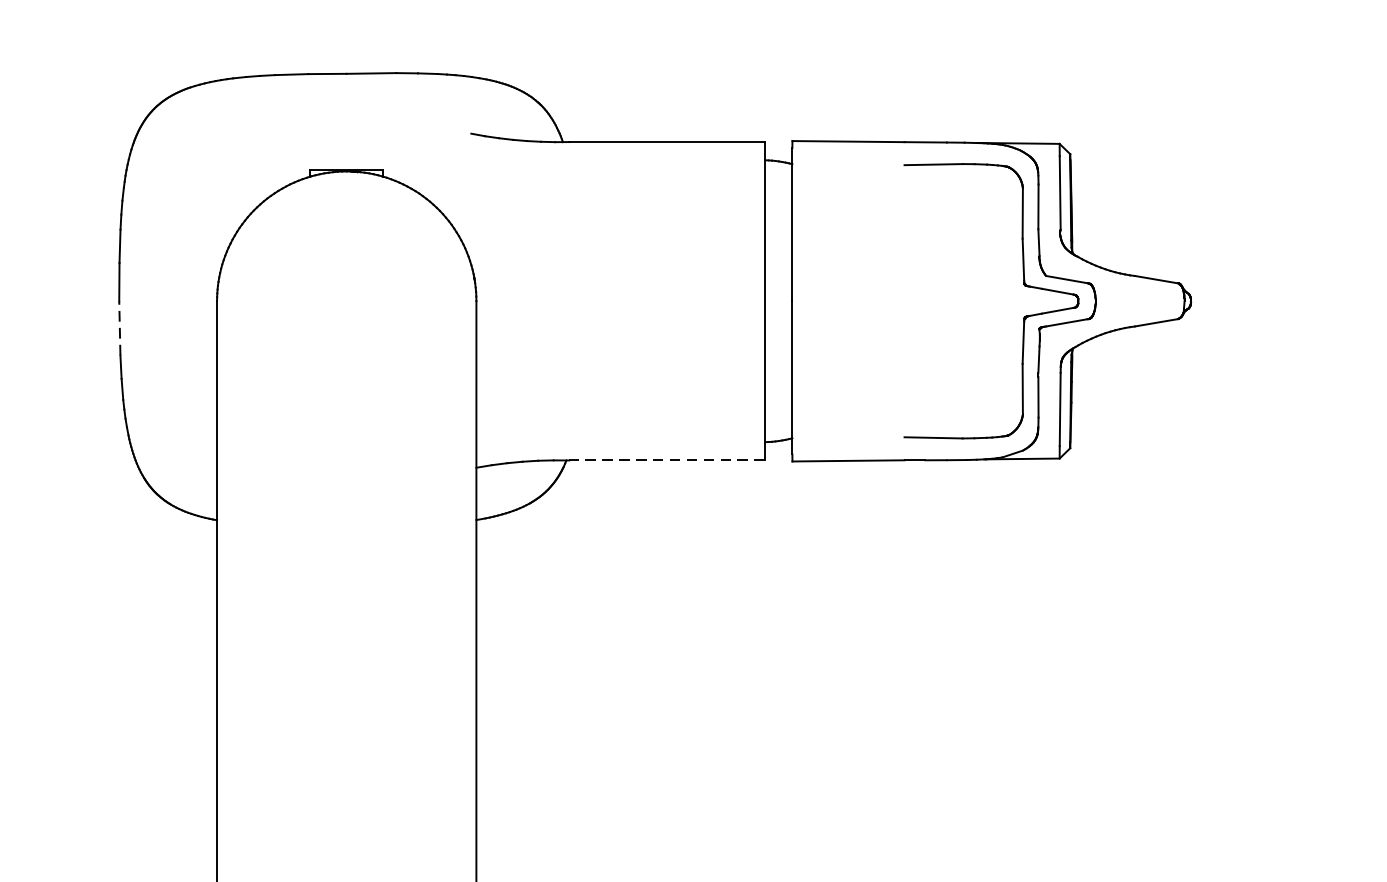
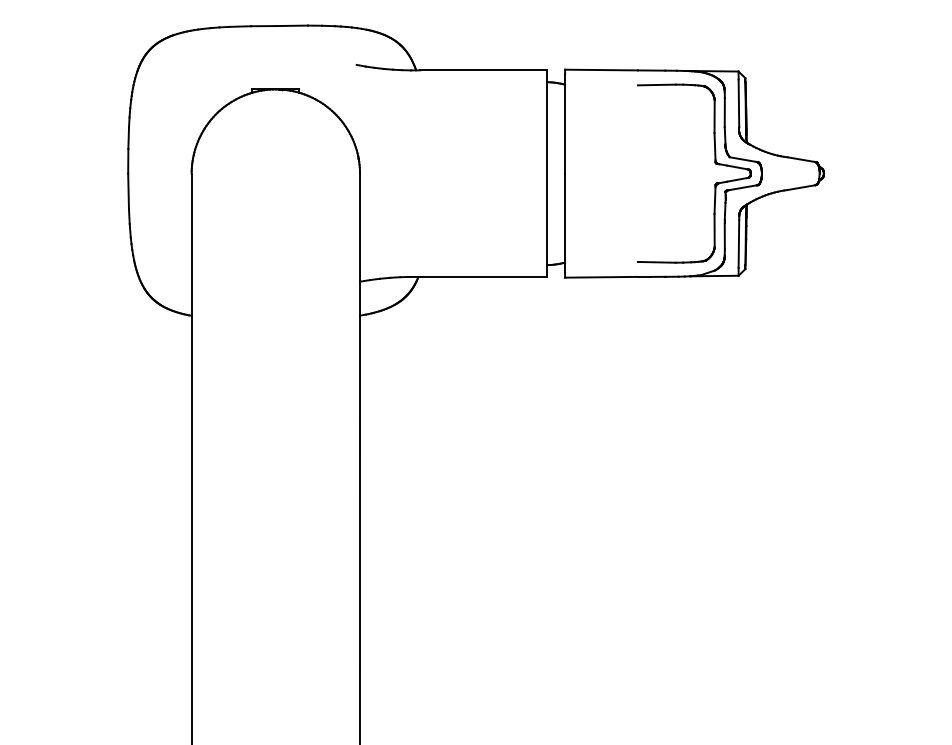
line: (119, 328) -> (128, 191), dashed -> solid
line: (666, 461) -> (483, 277), dashed -> solid

